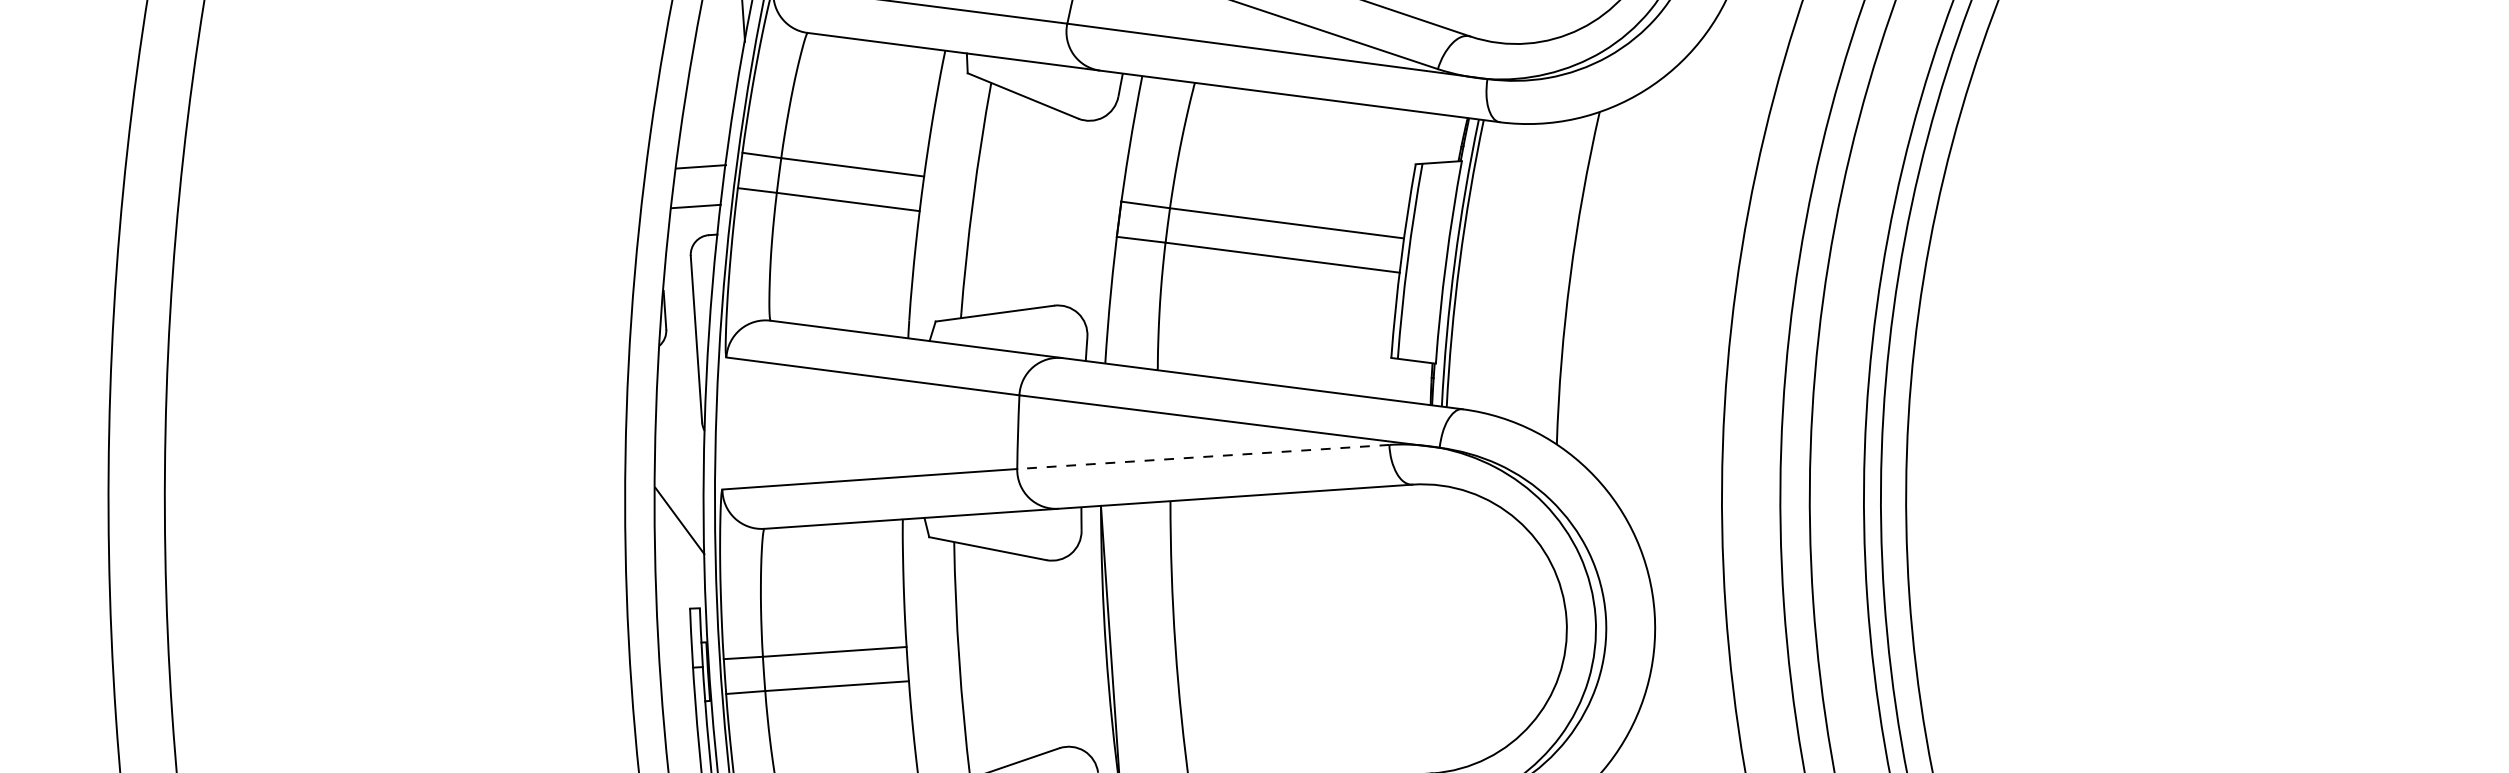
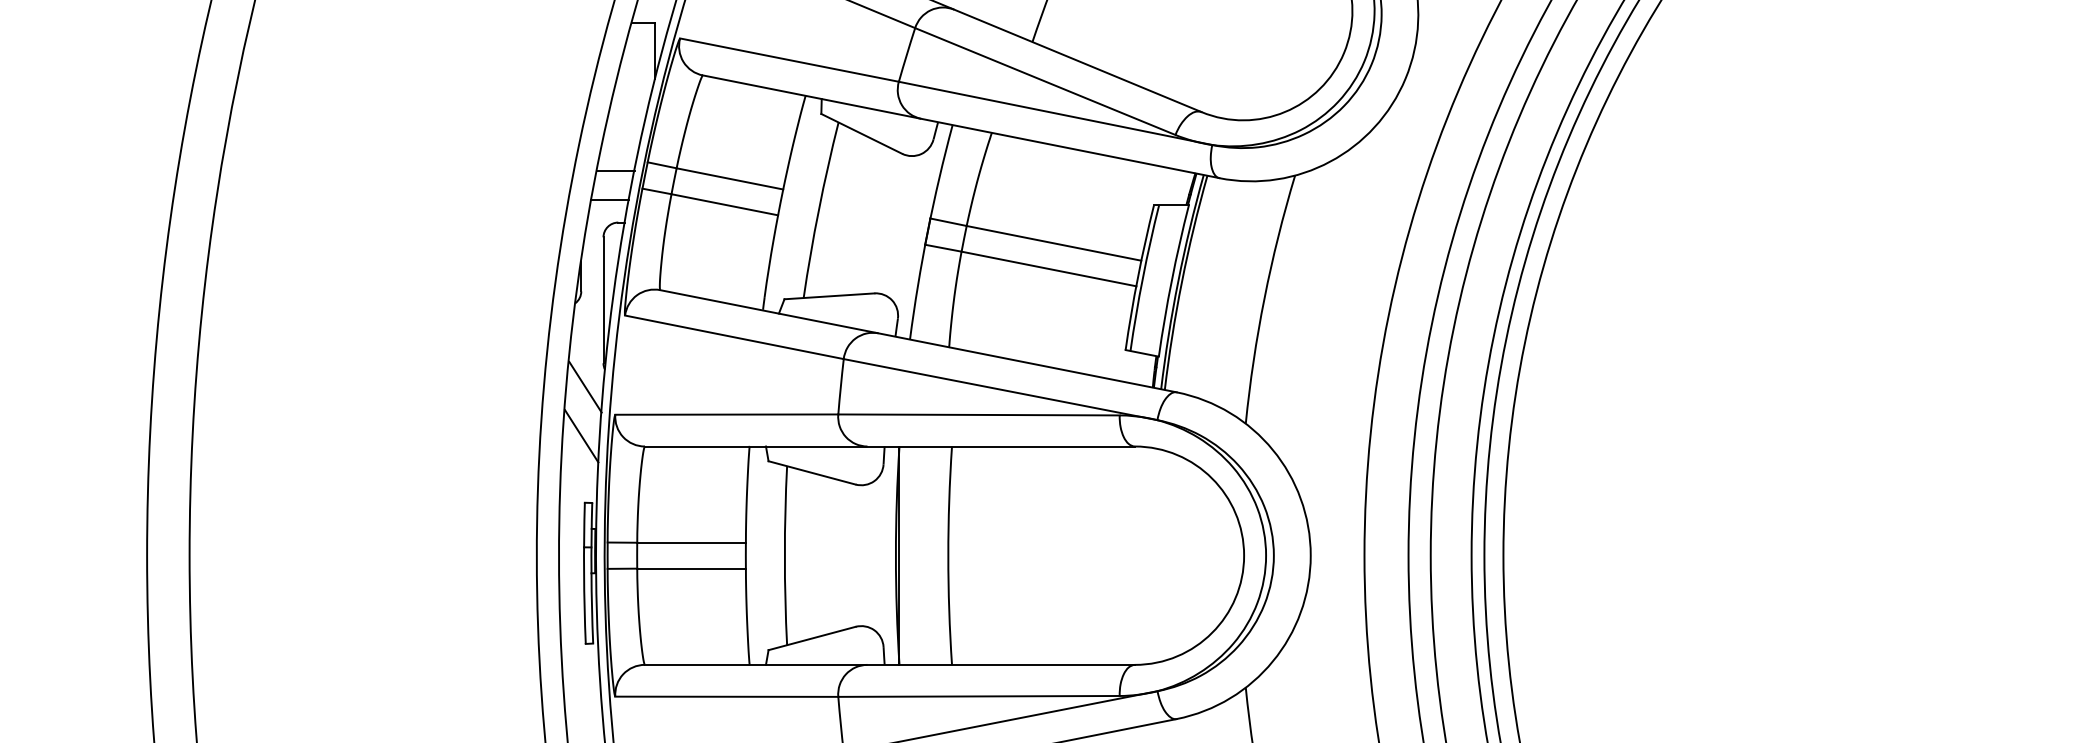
line: (680, 454) -> (585, 386), added
line: (1203, 456) -> (979, 414), dashed -> solid

